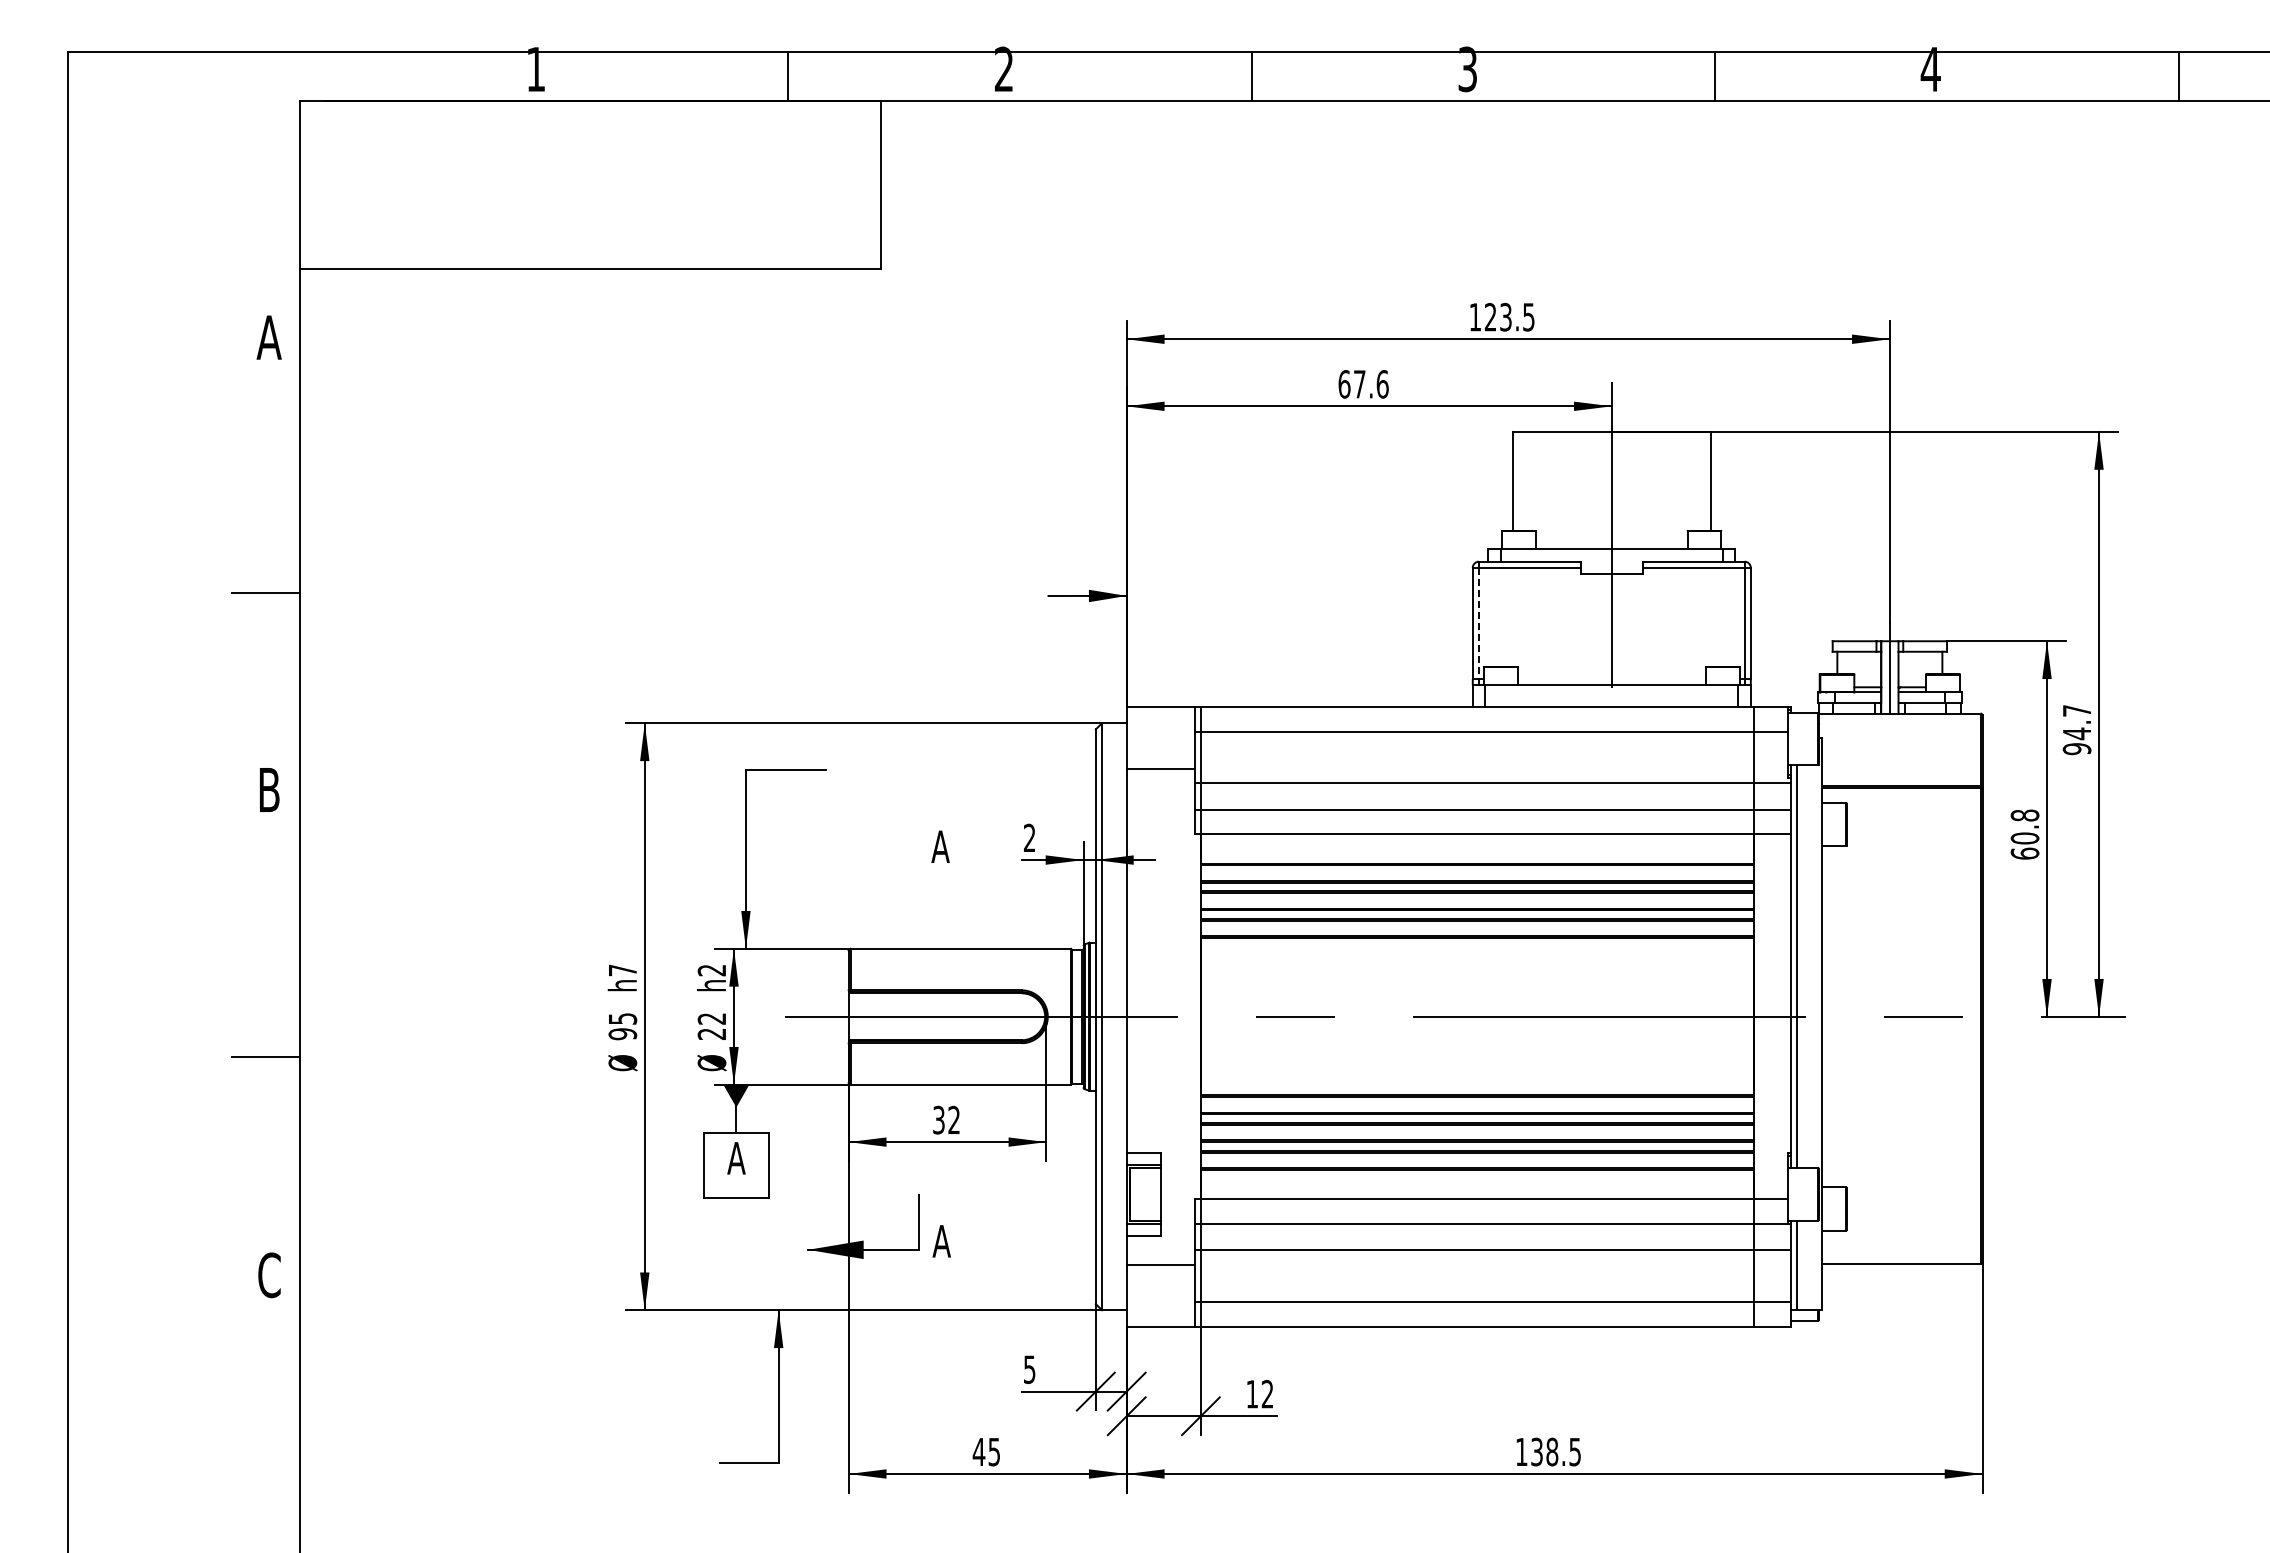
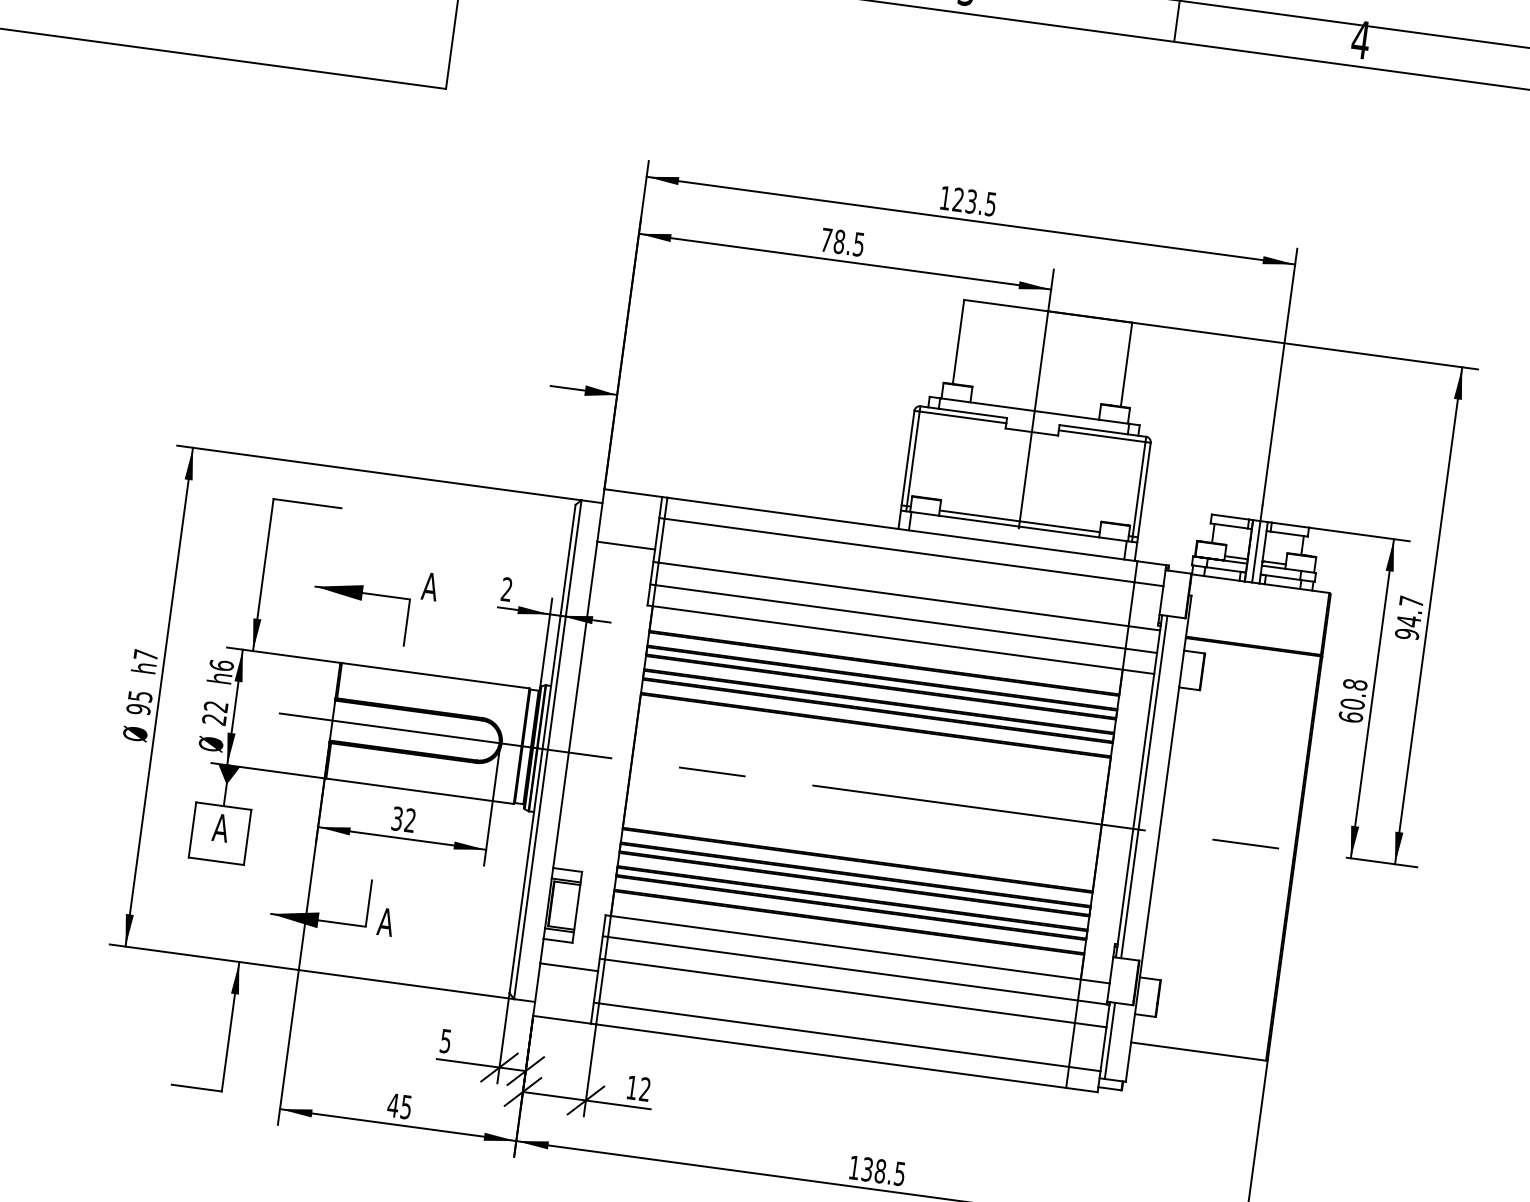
text: (1363, 384) -> (842, 242), 67.6 -> 78.5
line: (1478, 623) -> (912, 458), dashed -> solid
line: (1611, 679) -> (1019, 521), added
part: (863, 873) -> (361, 600), added
text: (711, 970) -> (221, 665), h2 -> h6

